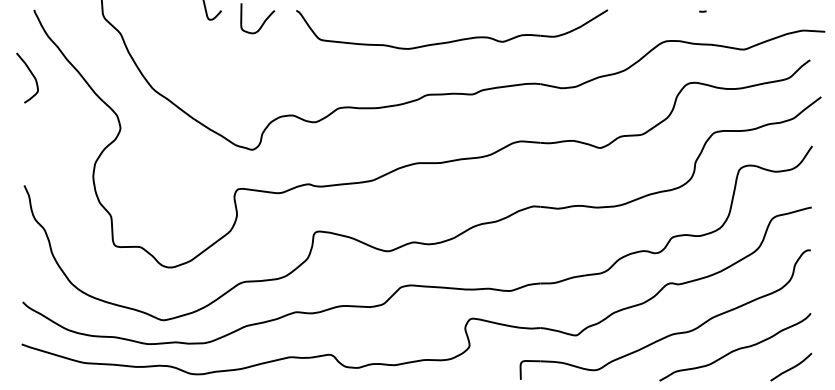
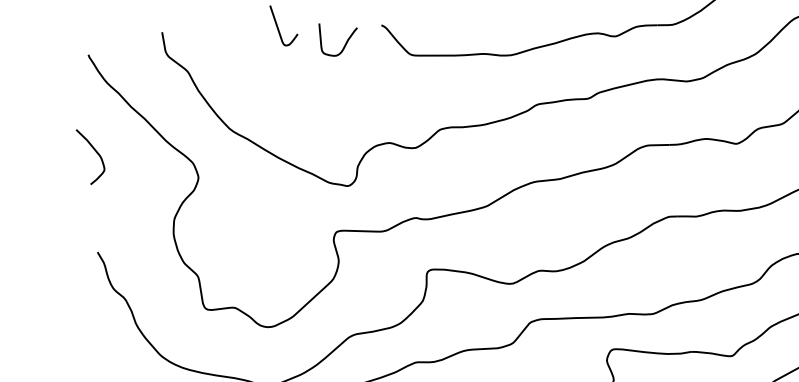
curve: (30, 73) -> (94, 150), moved

